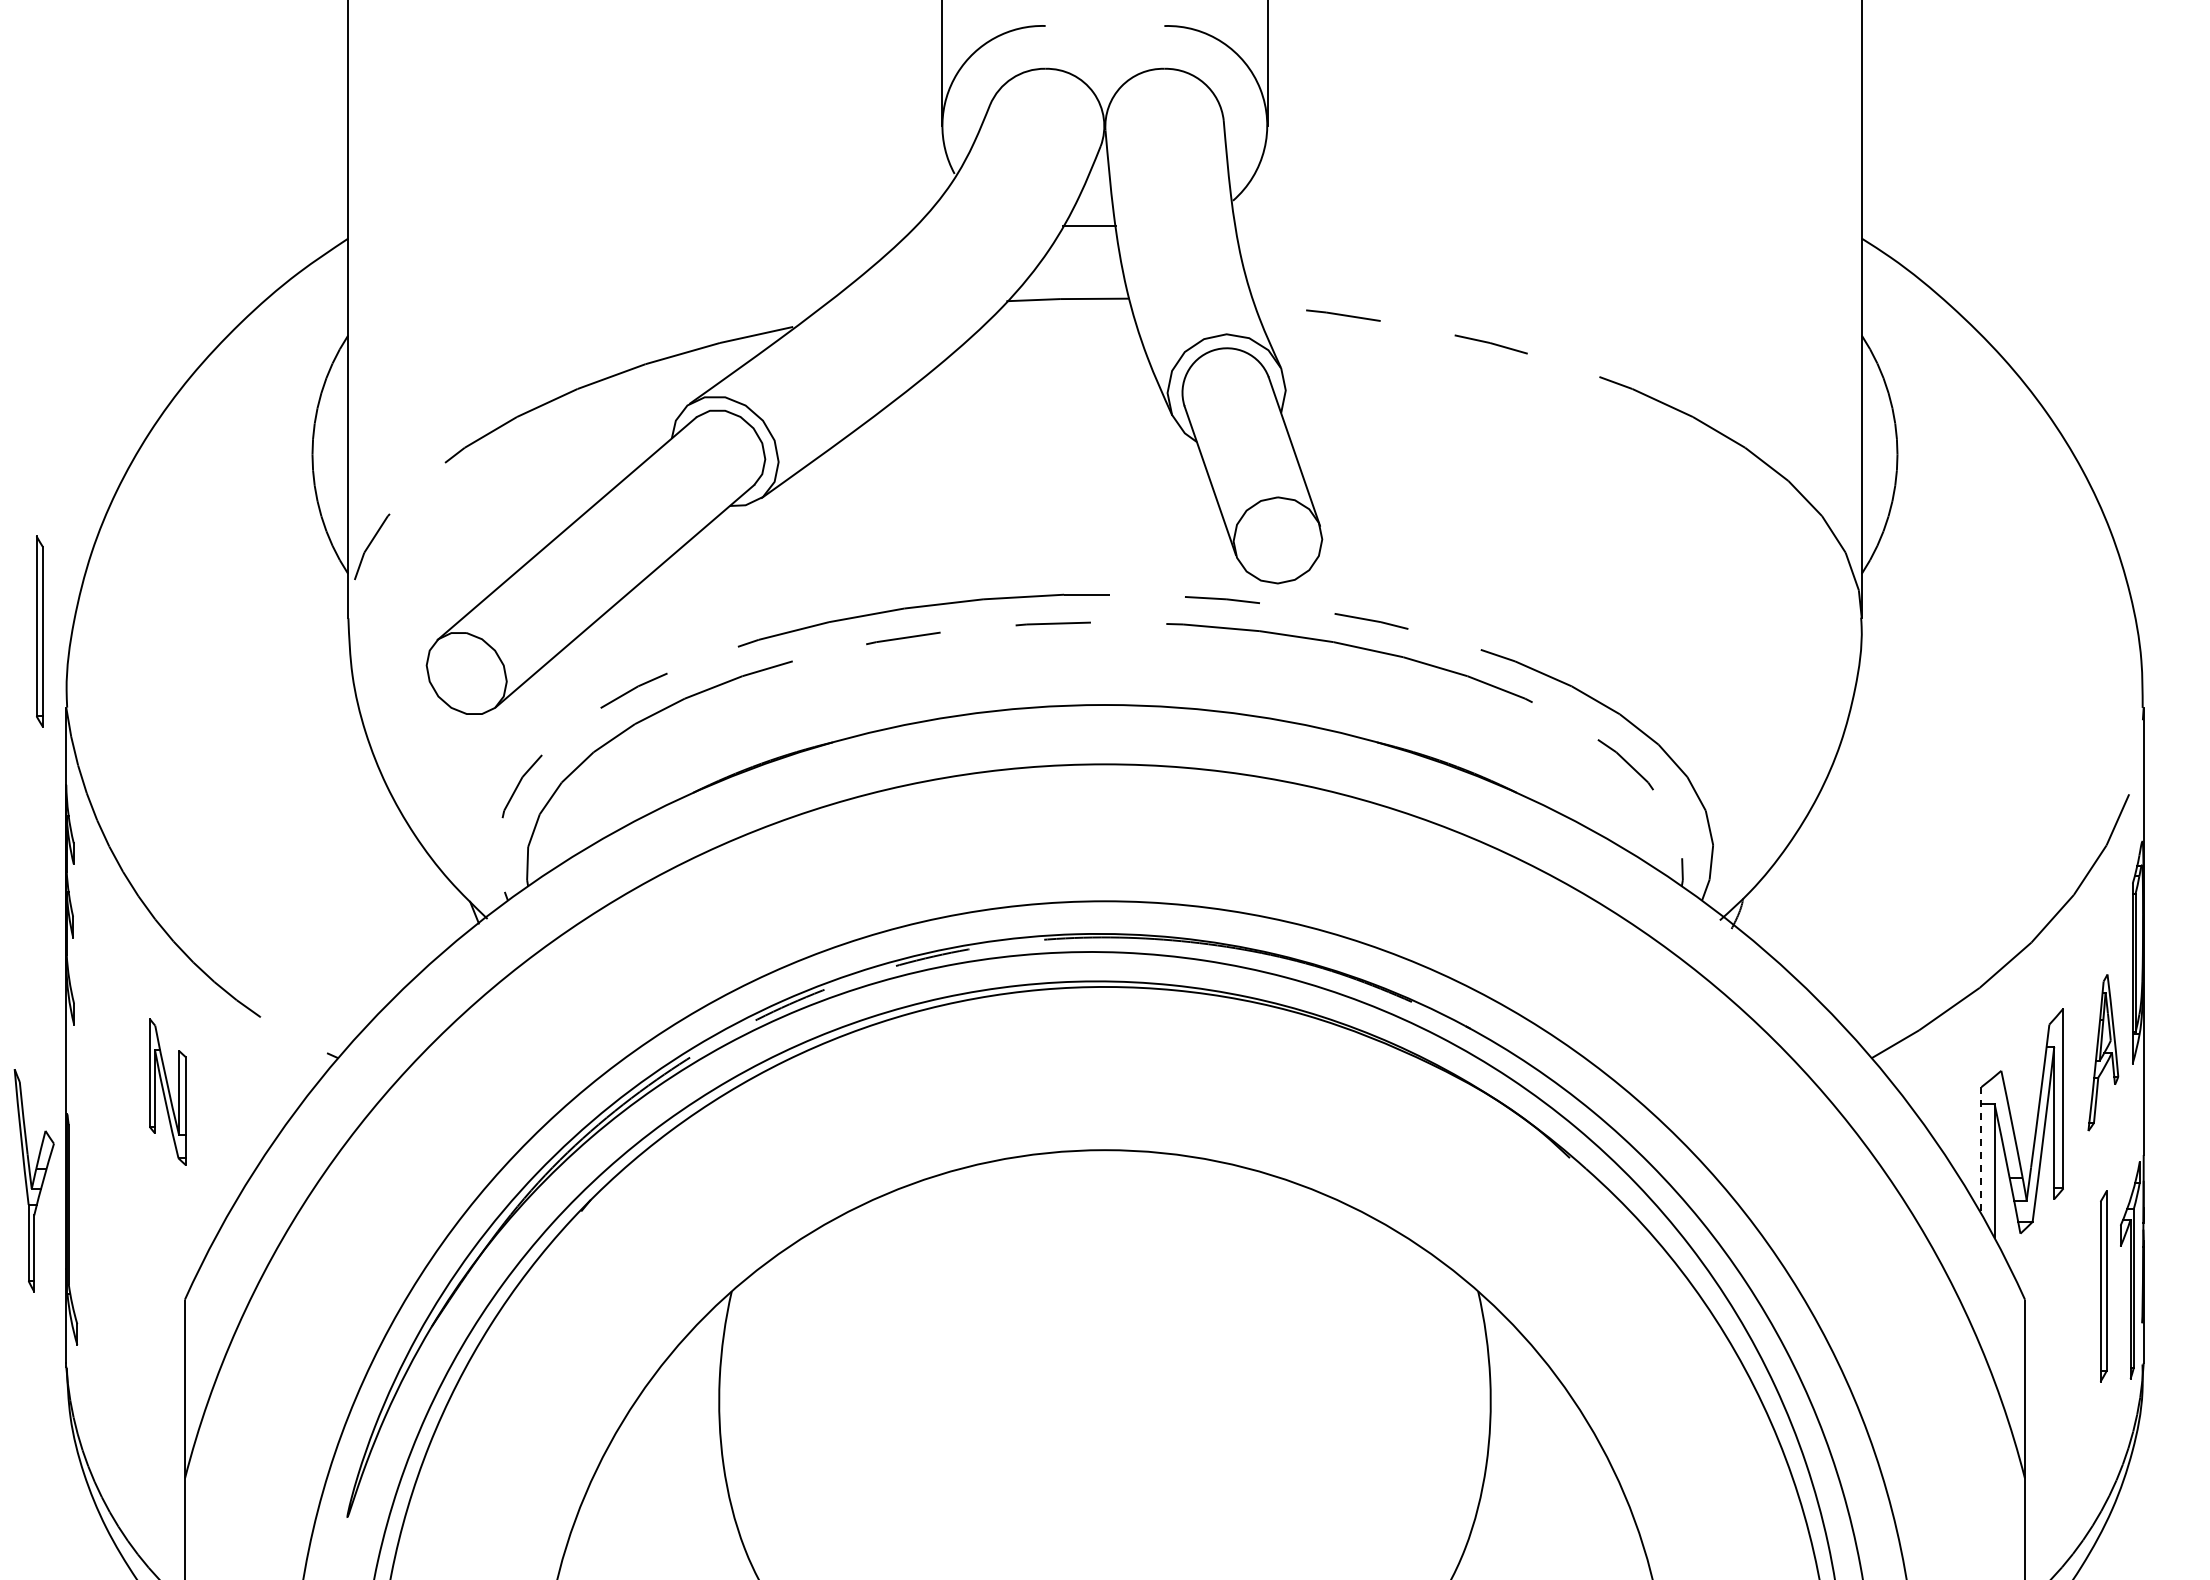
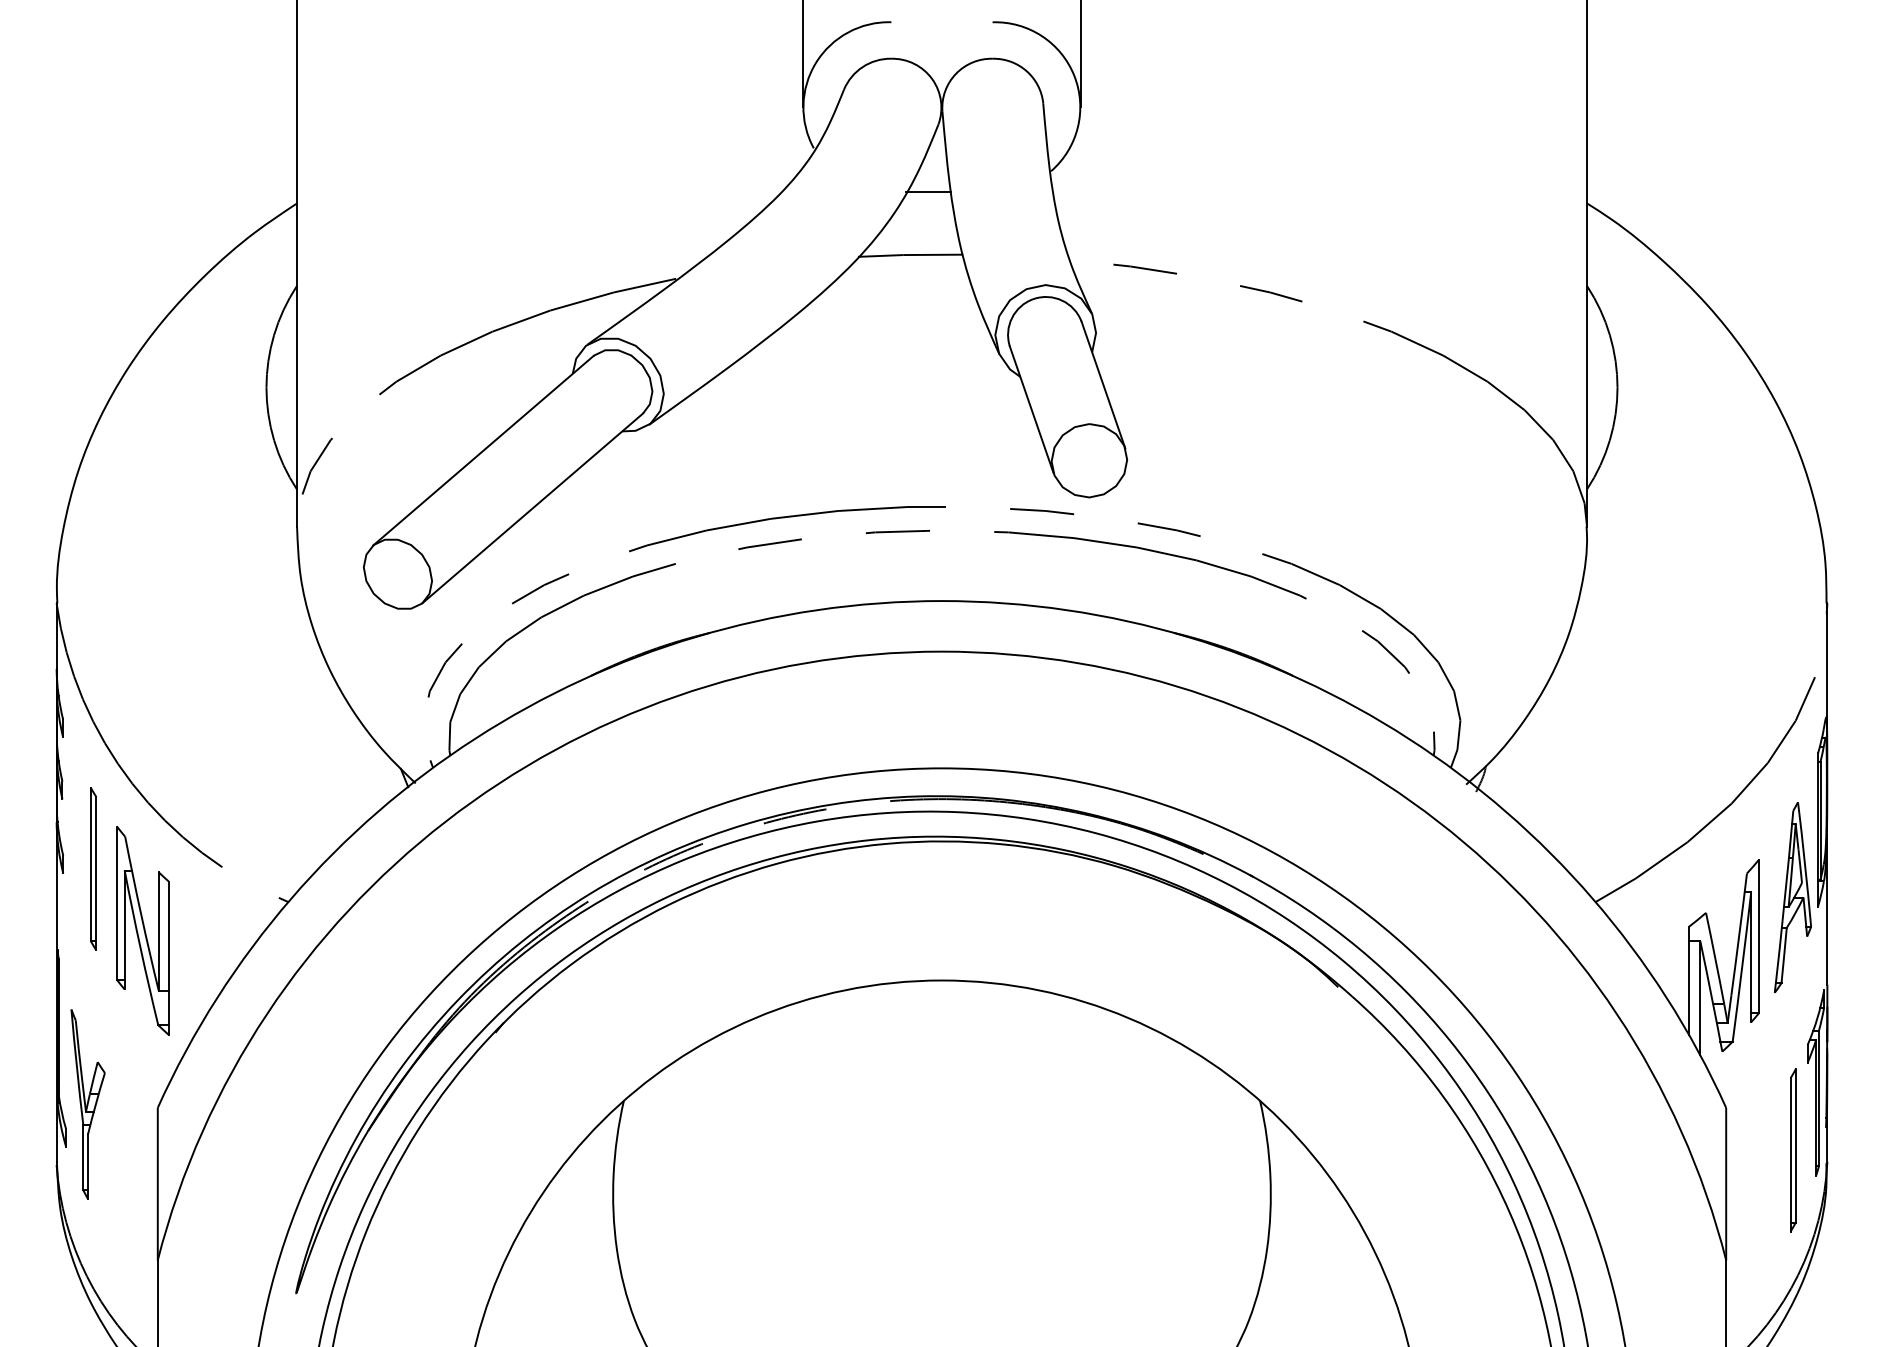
part: (39, 631) -> (93, 869), moved
part: (2103, 1052) -> (1793, 897), size x1.43
part: (167, 1091) -> (142, 930), size x1.67
line: (1981, 1151) -> (1689, 981), dashed -> solid
part: (33, 1180) -> (87, 1104), moved
part: (2103, 1286) -> (1793, 1150), moved

